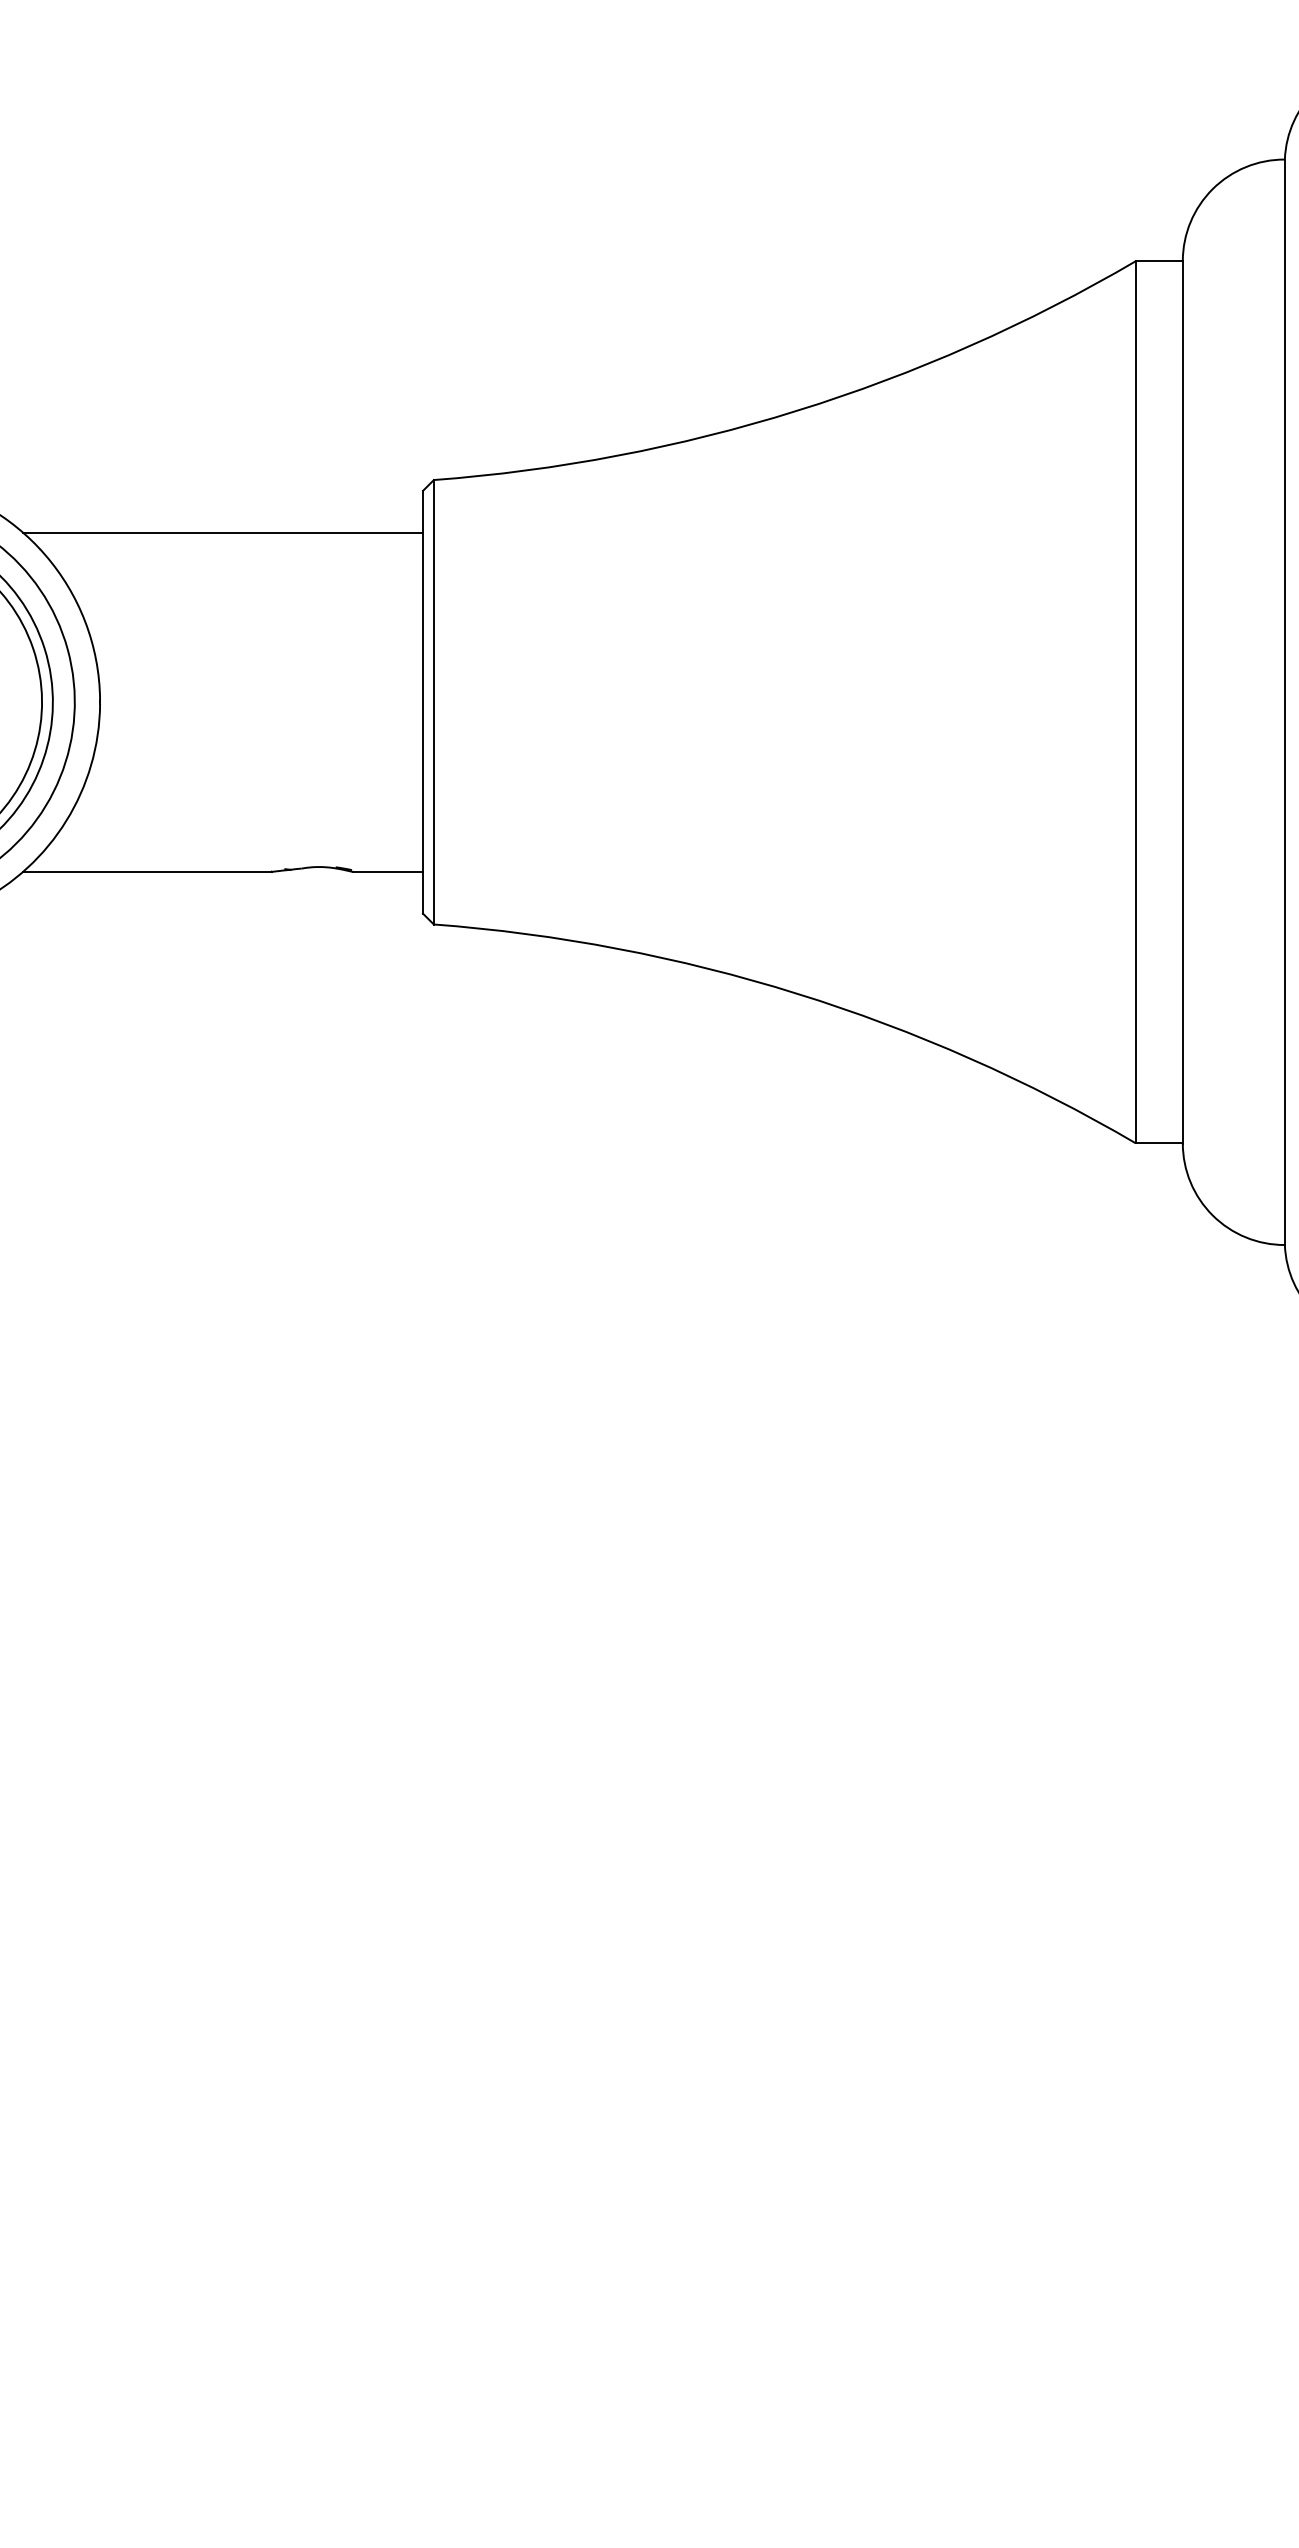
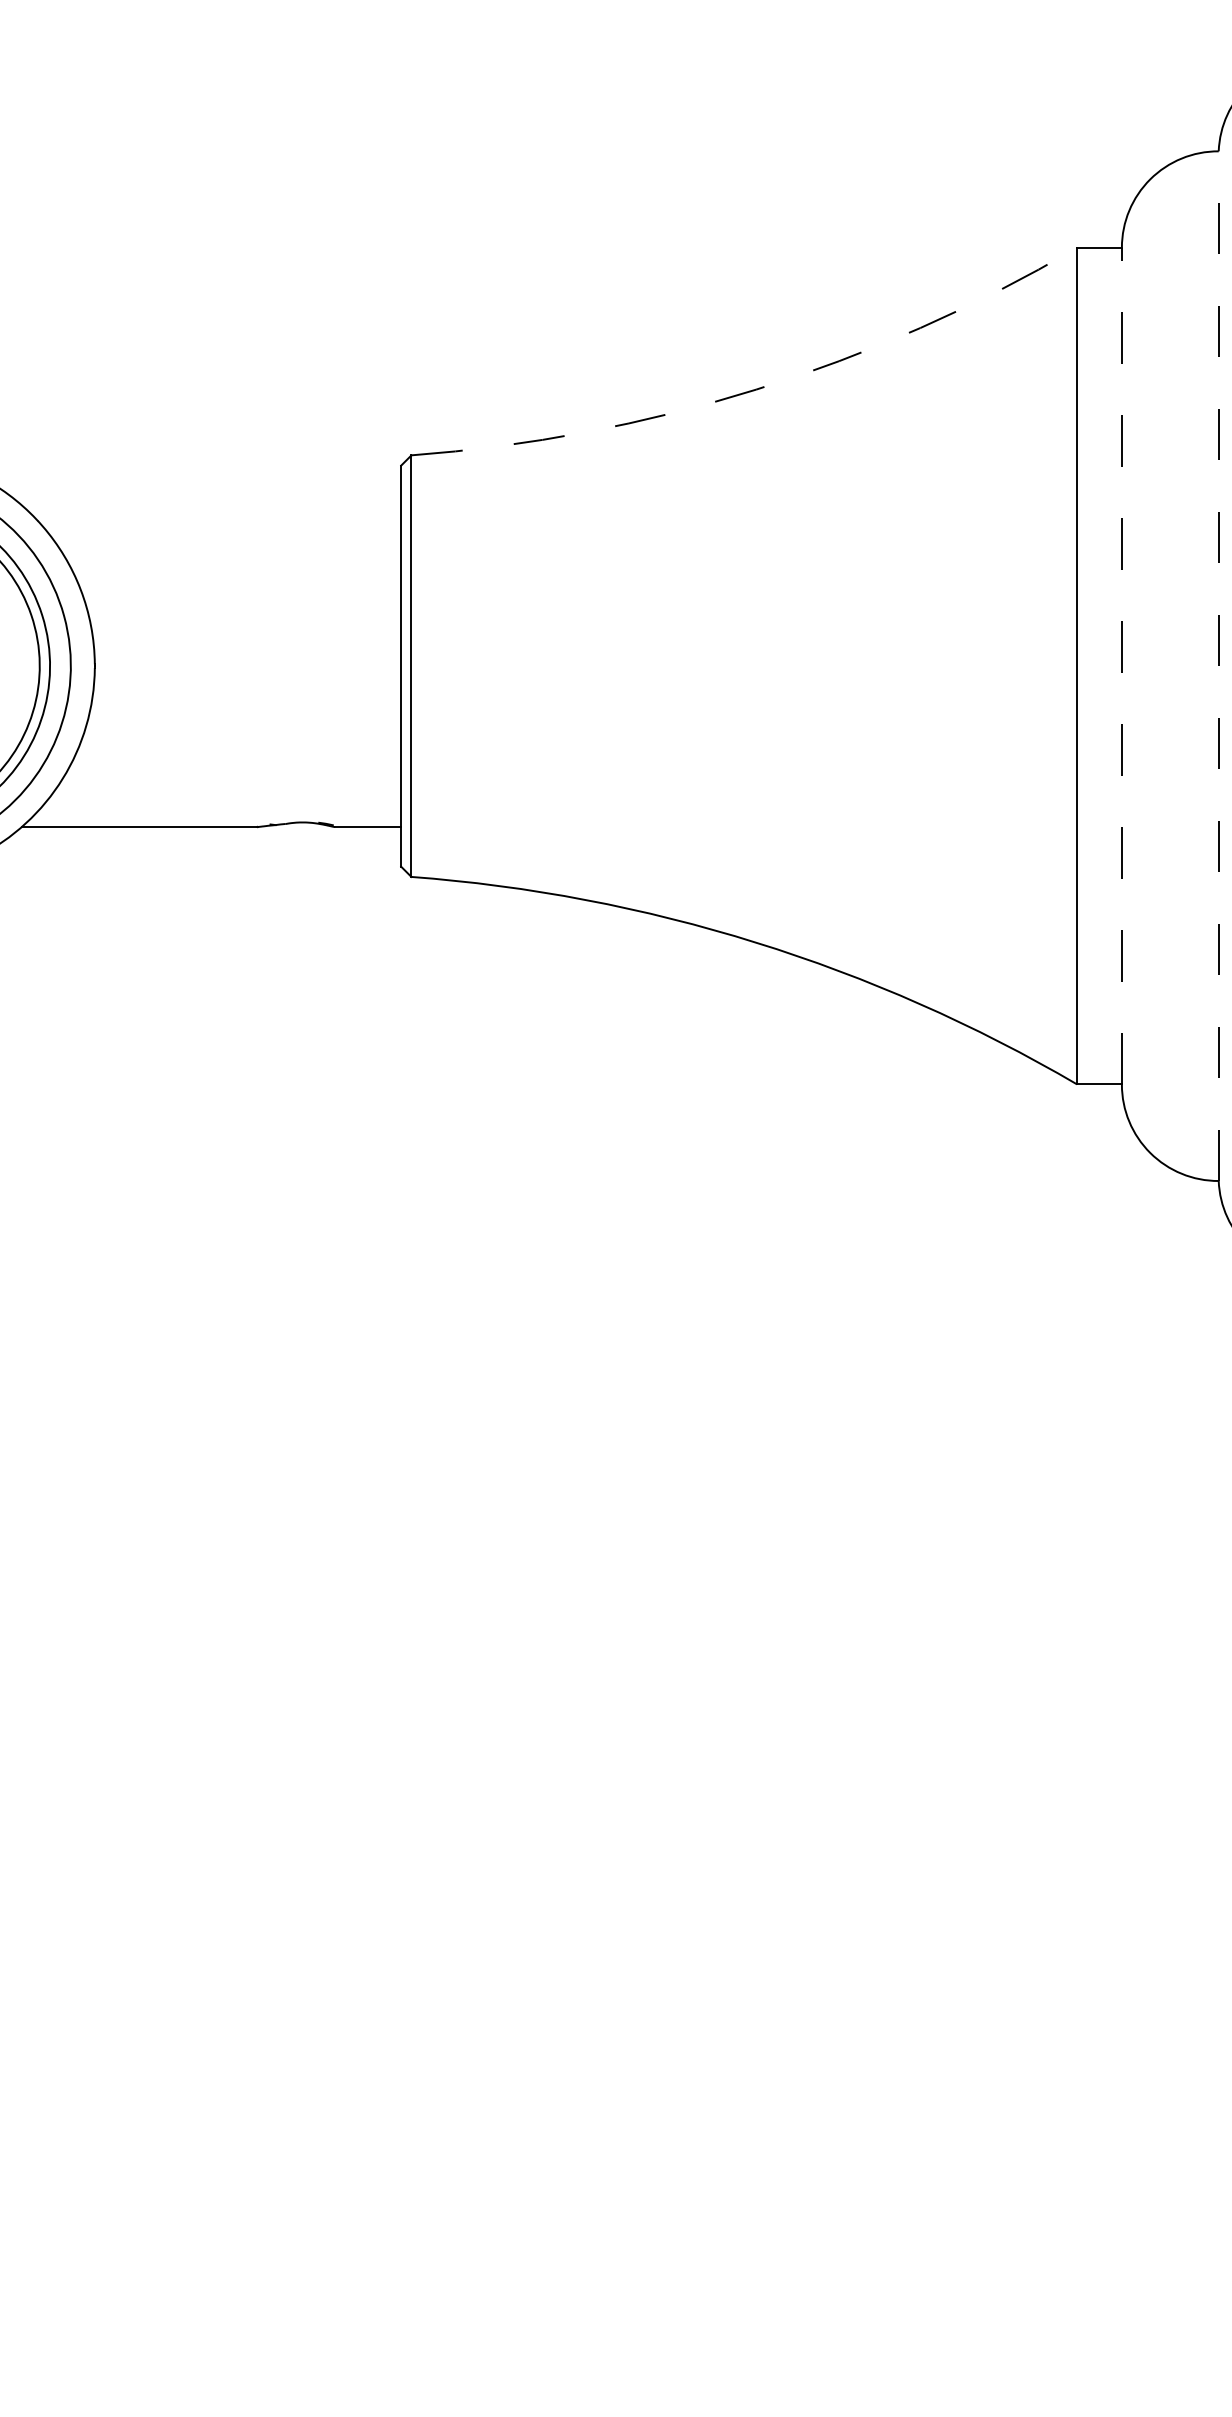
arc: (797, 410) -> (756, 389), solid -> dashed
line: (223, 532) -> (211, 505), removed
line: (1182, 701) -> (1121, 665), solid -> dashed
line: (1284, 702) -> (1218, 666), solid -> dashed

